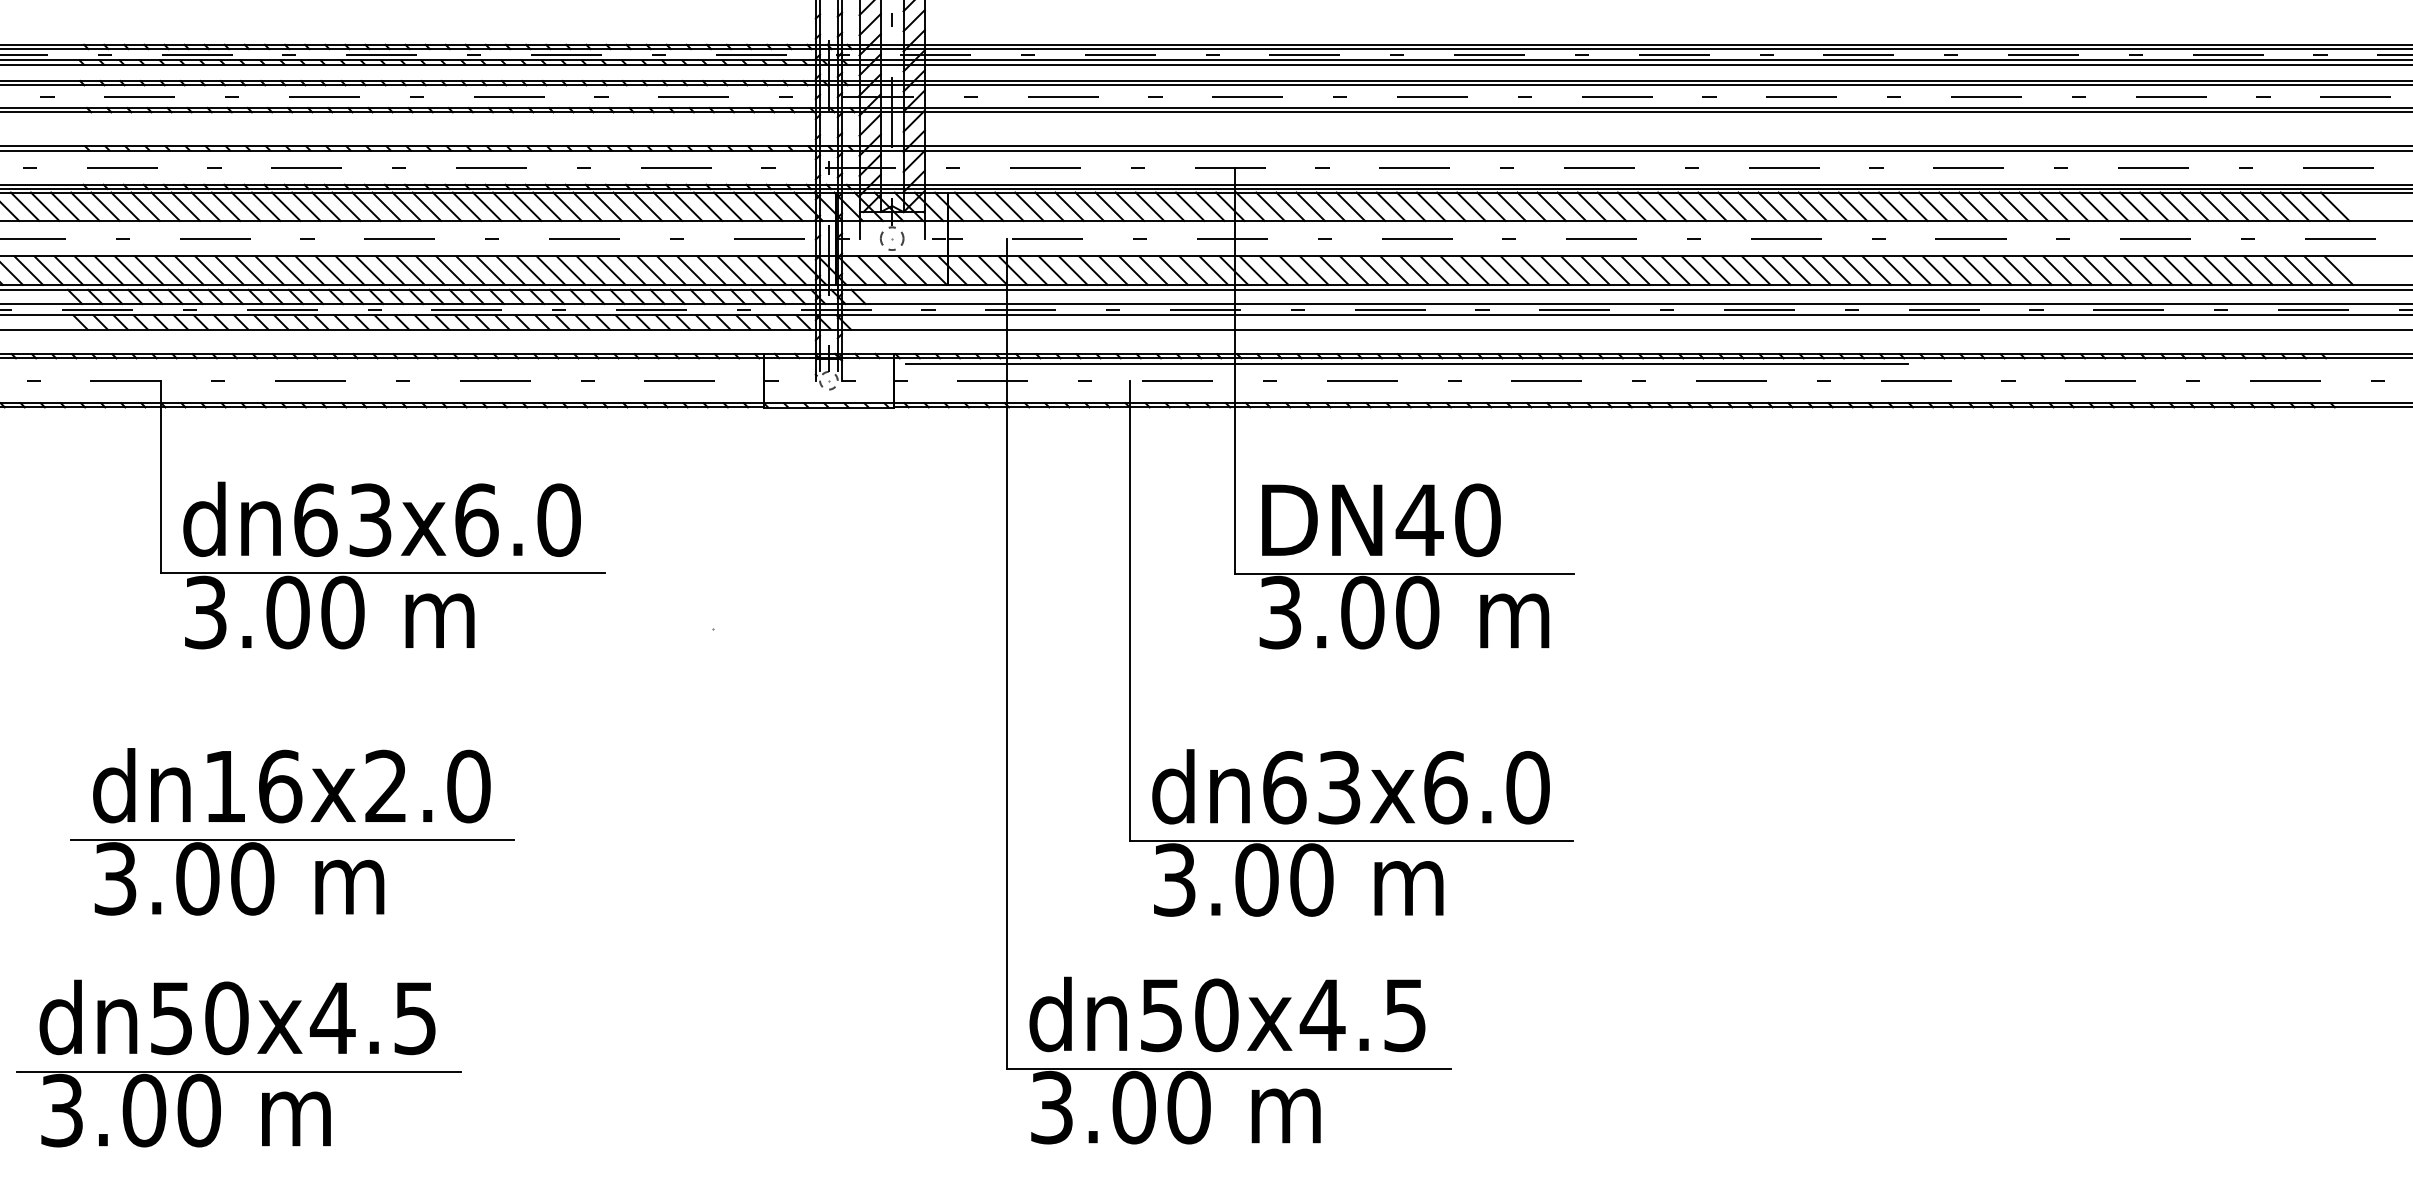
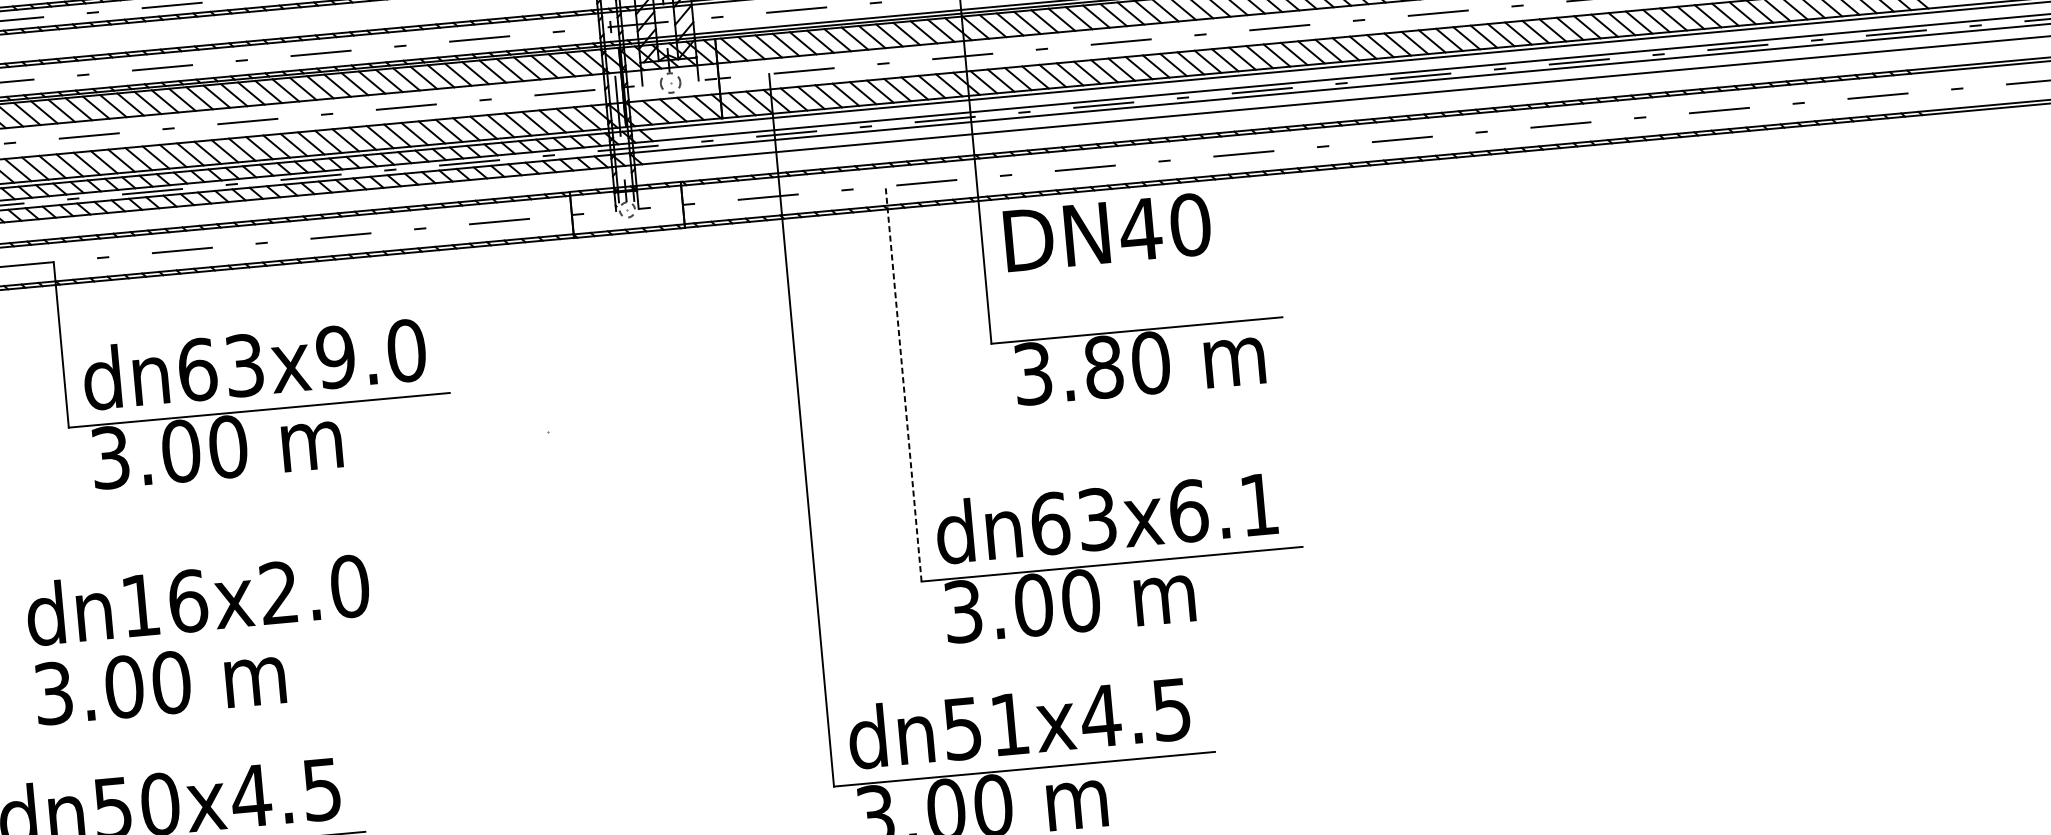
line: (1407, 364) -> (1122, 150), removed
text: (476, 520) -> (335, 357), dn63x6.0 -> dn63x9.0
text: (1381, 520) -> (1107, 232), moved
line: (1129, 610) -> (903, 383), solid -> dashed
text: (1362, 612) -> (1103, 367), 3.00 -> 3.80
text: (1527, 787) -> (1258, 504), dn63x6.0 -> dn63x6.1
line: (292, 839) -> (202, 645), removed
text: (1216, 1015) -> (1009, 724), dn50x4.5 -> dn51x4.5

